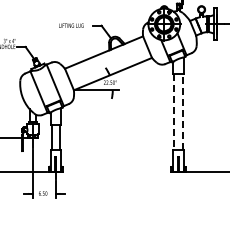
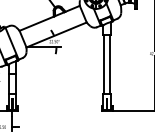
line: (182, 111) -> (110, 63), dashed -> solid
line: (174, 112) -> (104, 64), dashed -> solid

